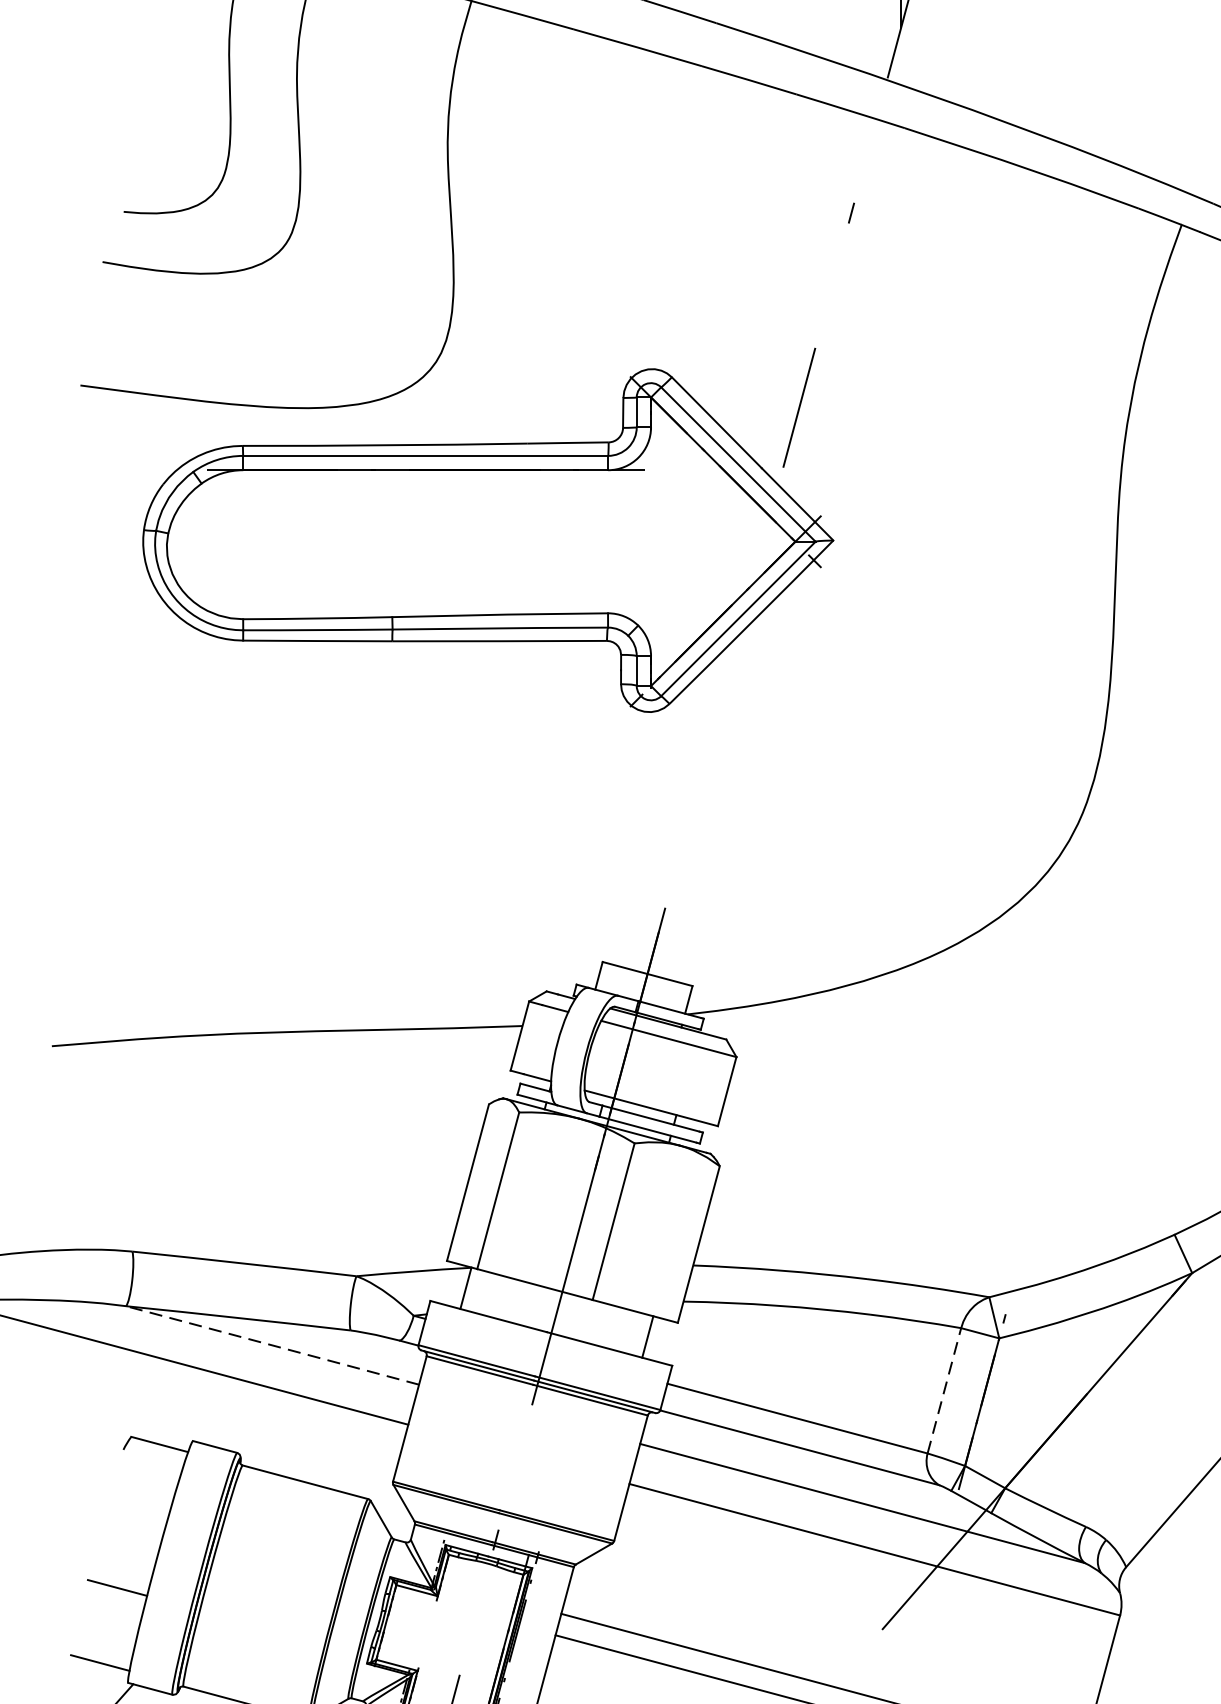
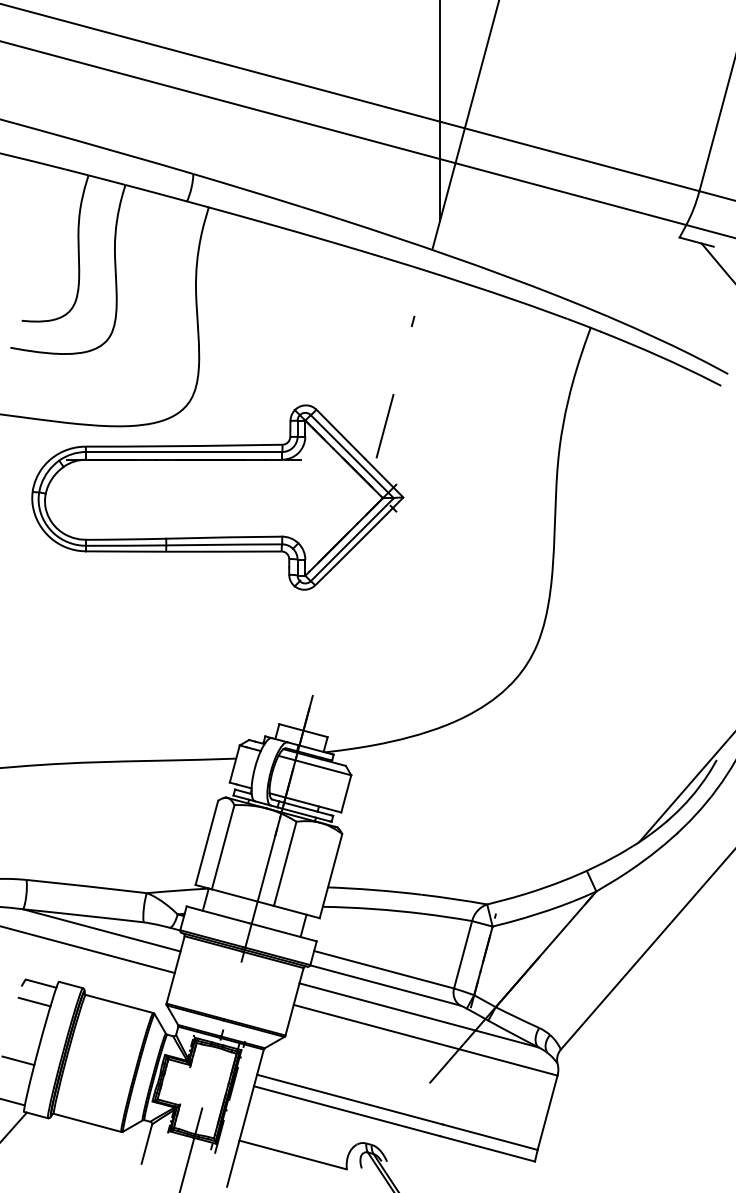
line: (272, 1345) -> (101, 930), dashed -> solid
line: (945, 1390) -> (463, 954), dashed -> solid
line: (147, 1477) -> (34, 1001), added

